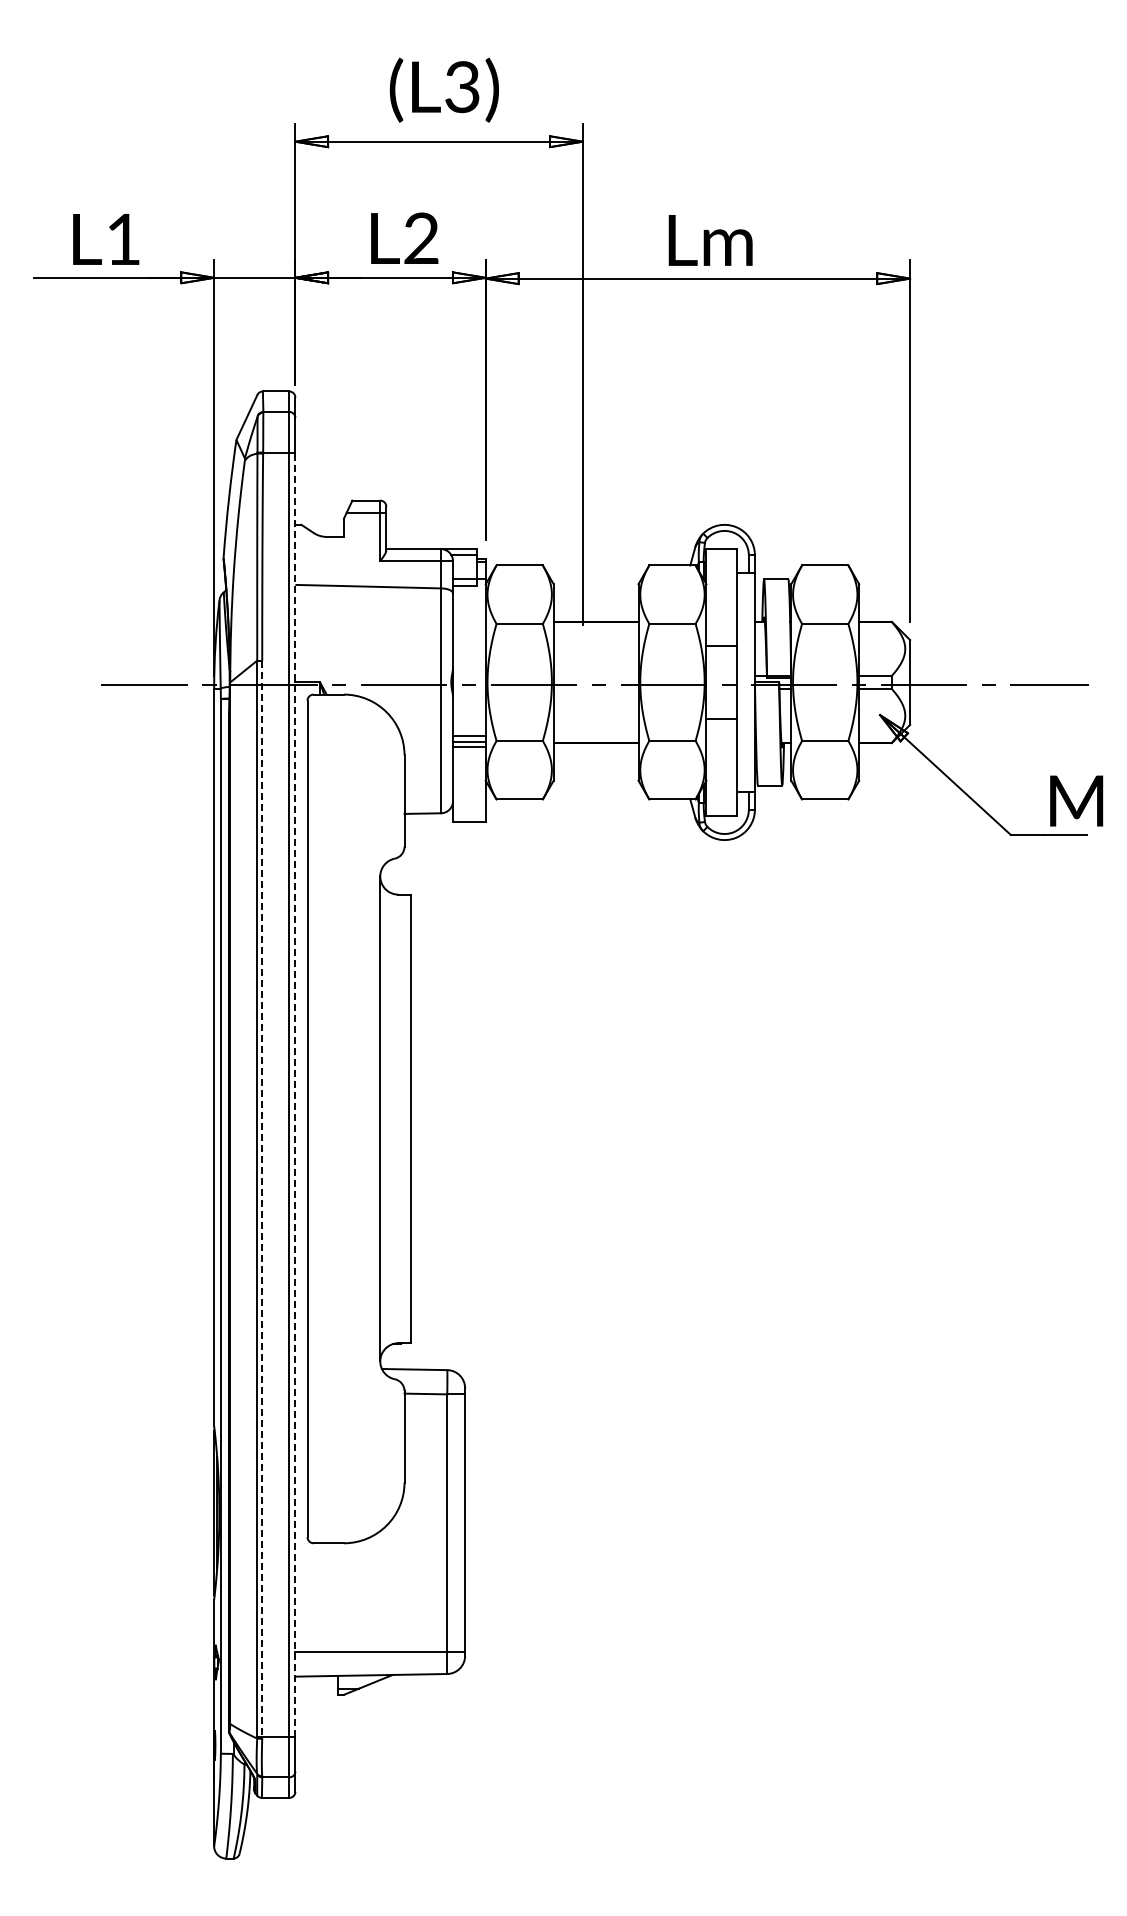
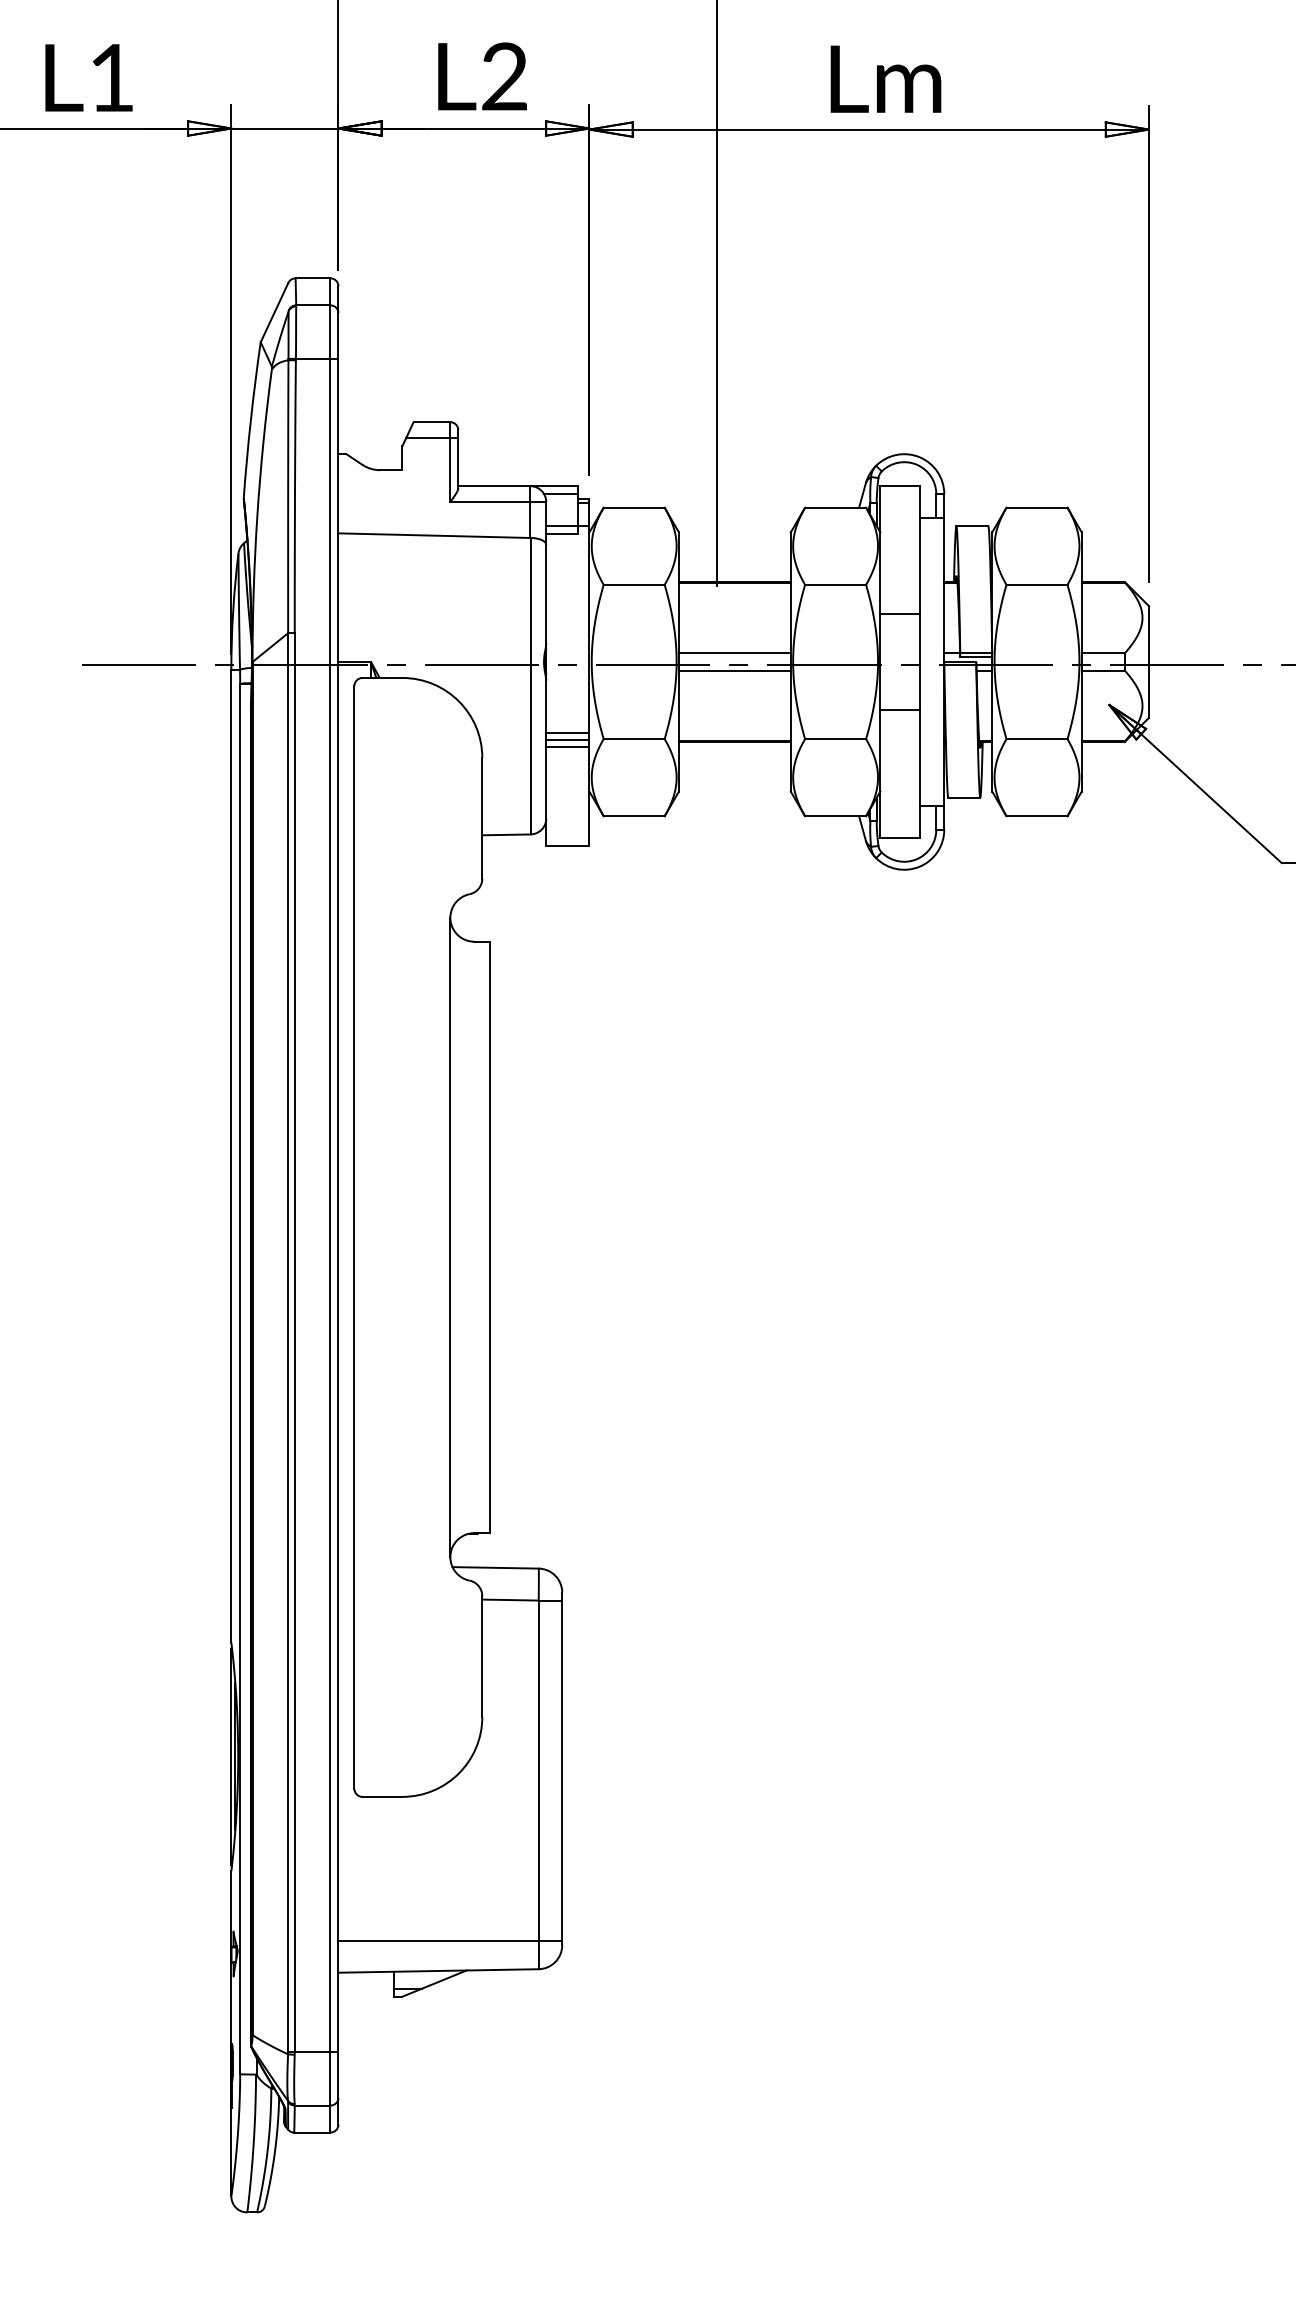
line: (595, 675) -> (734, 652), added
line: (595, 689) -> (734, 671), added
line: (295, 1094) -> (338, 1205), dashed -> solid
line: (262, 1199) -> (295, 1343), dashed -> solid

